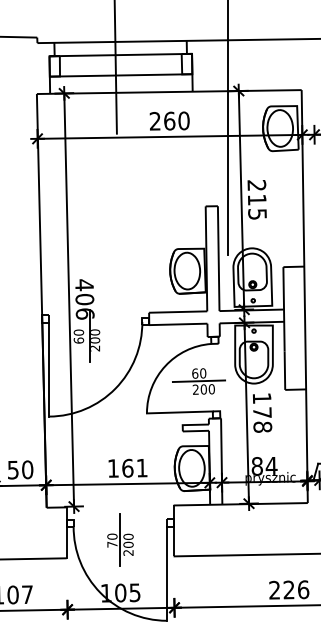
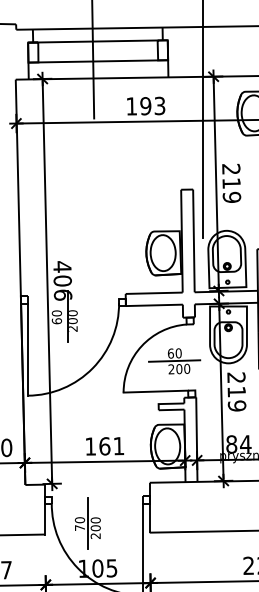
text: (169, 120) -> (145, 105), 260 -> 193
text: (257, 213) -> (231, 196), 215 -> 219
text: (262, 412) -> (236, 391), 178 -> 219
part: (120, 539) -> (87, 522), moved

